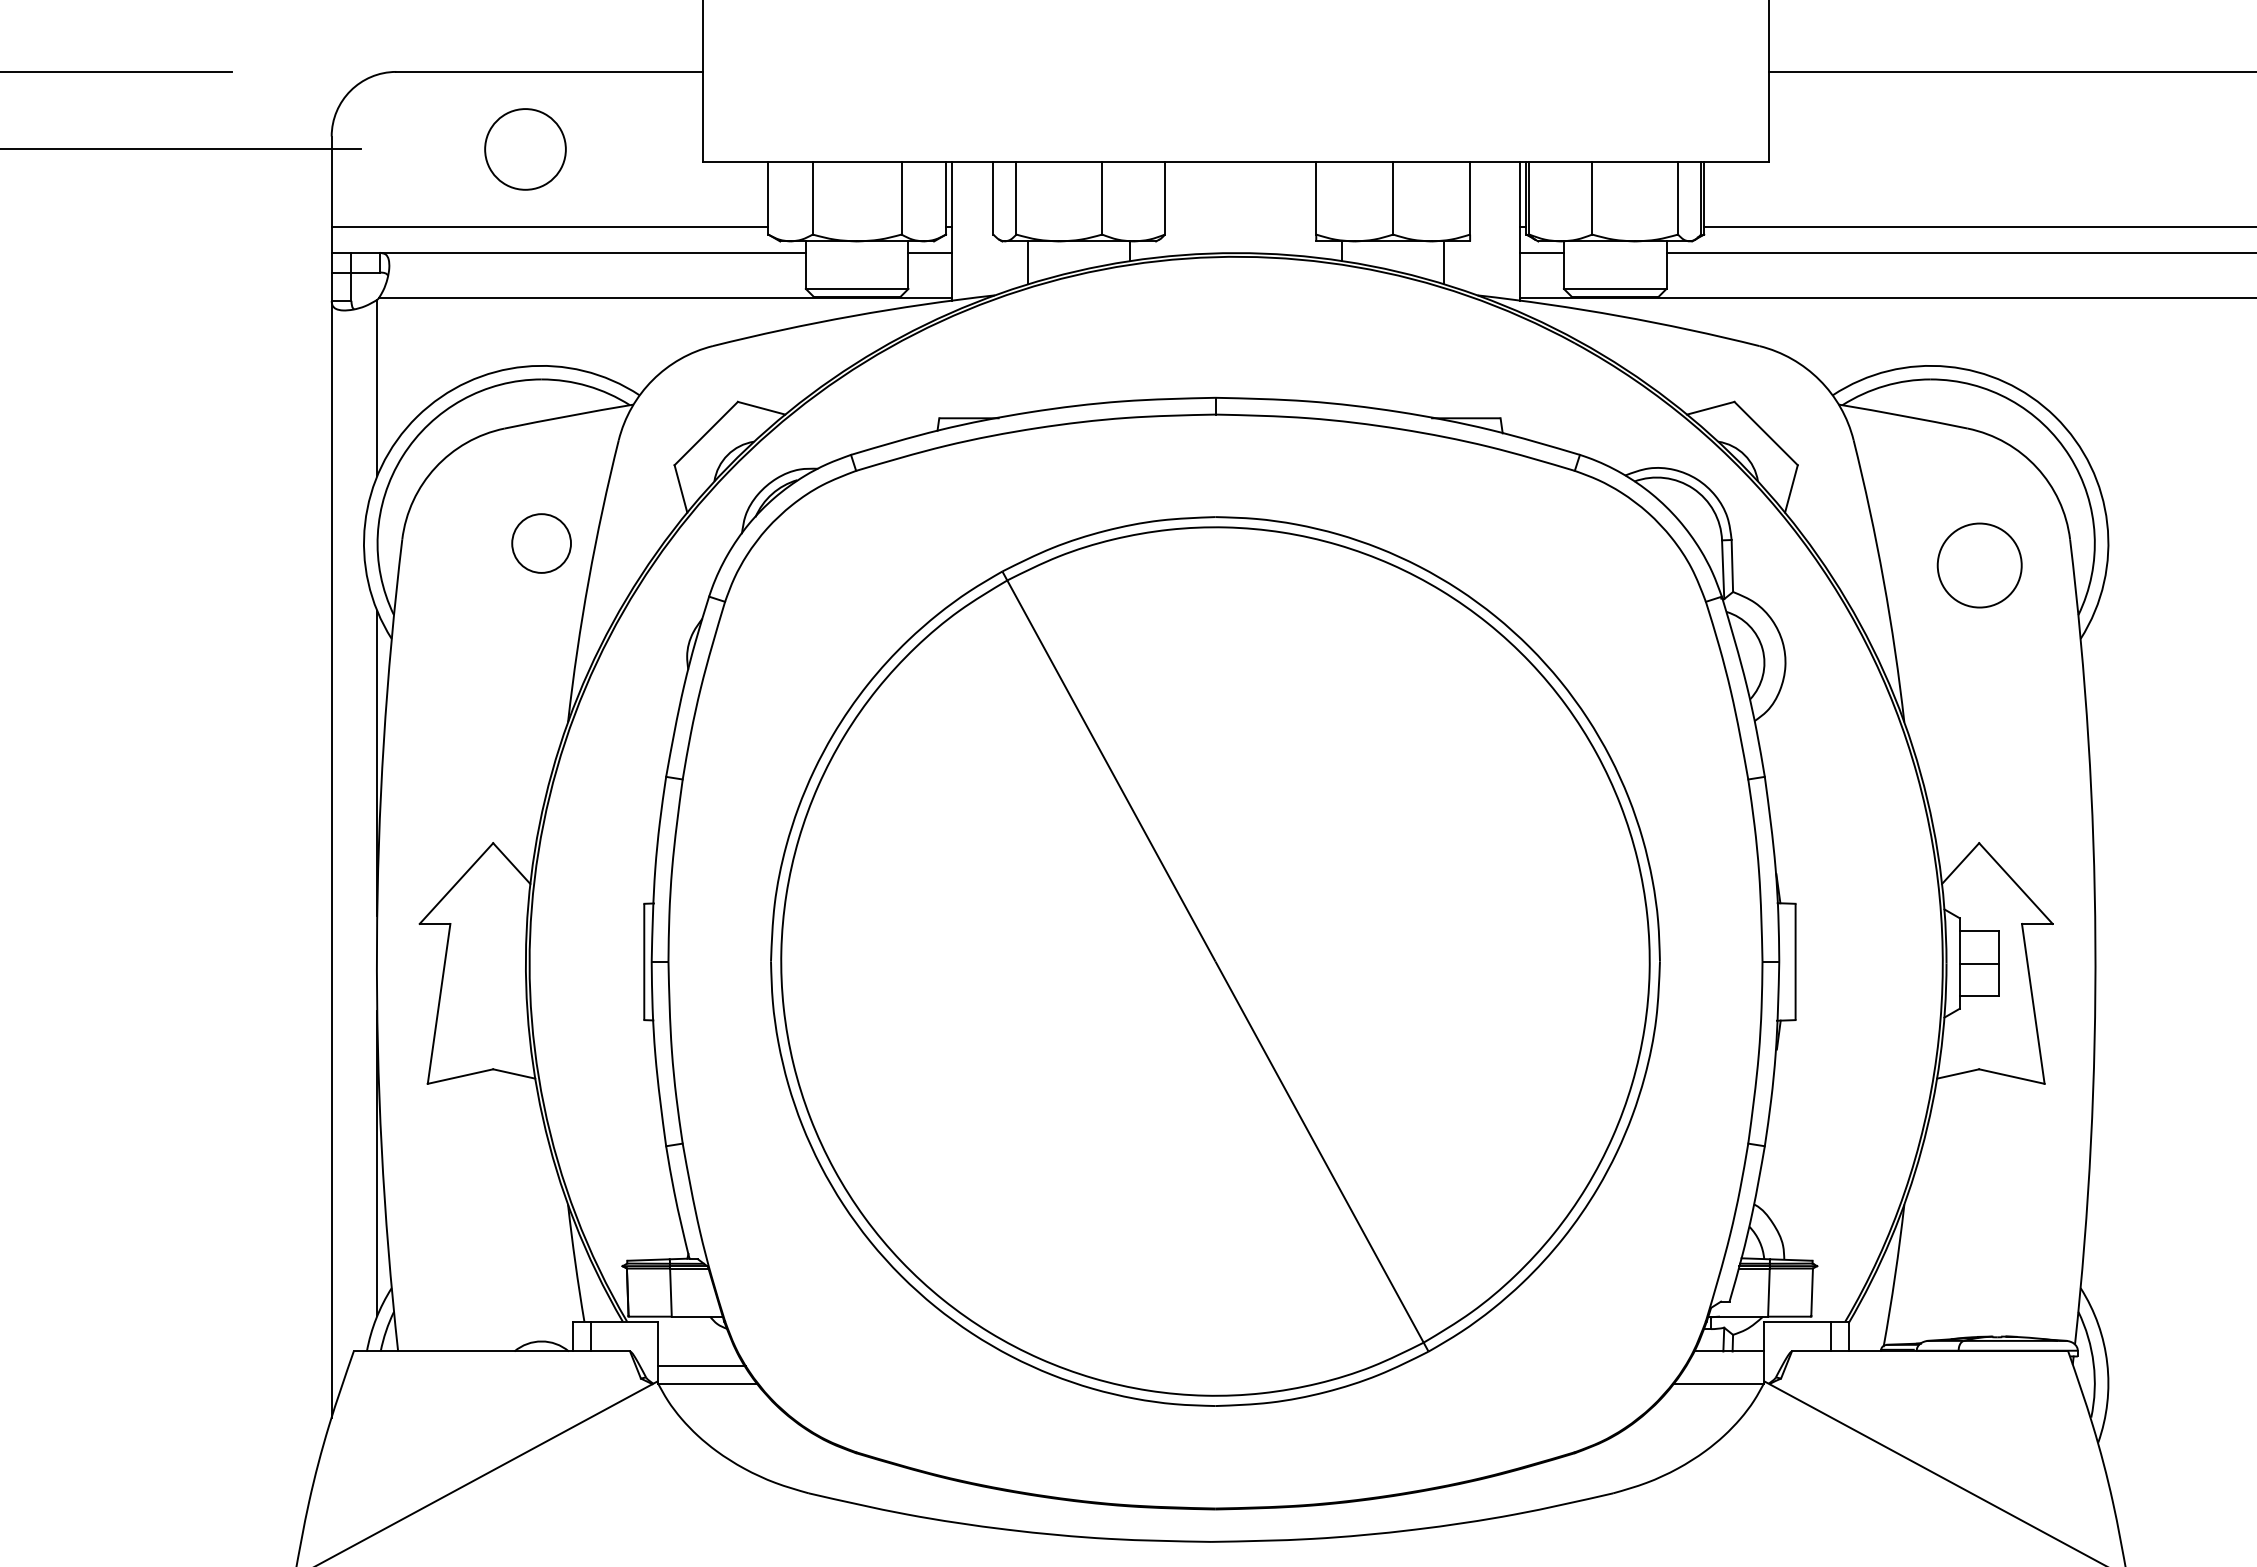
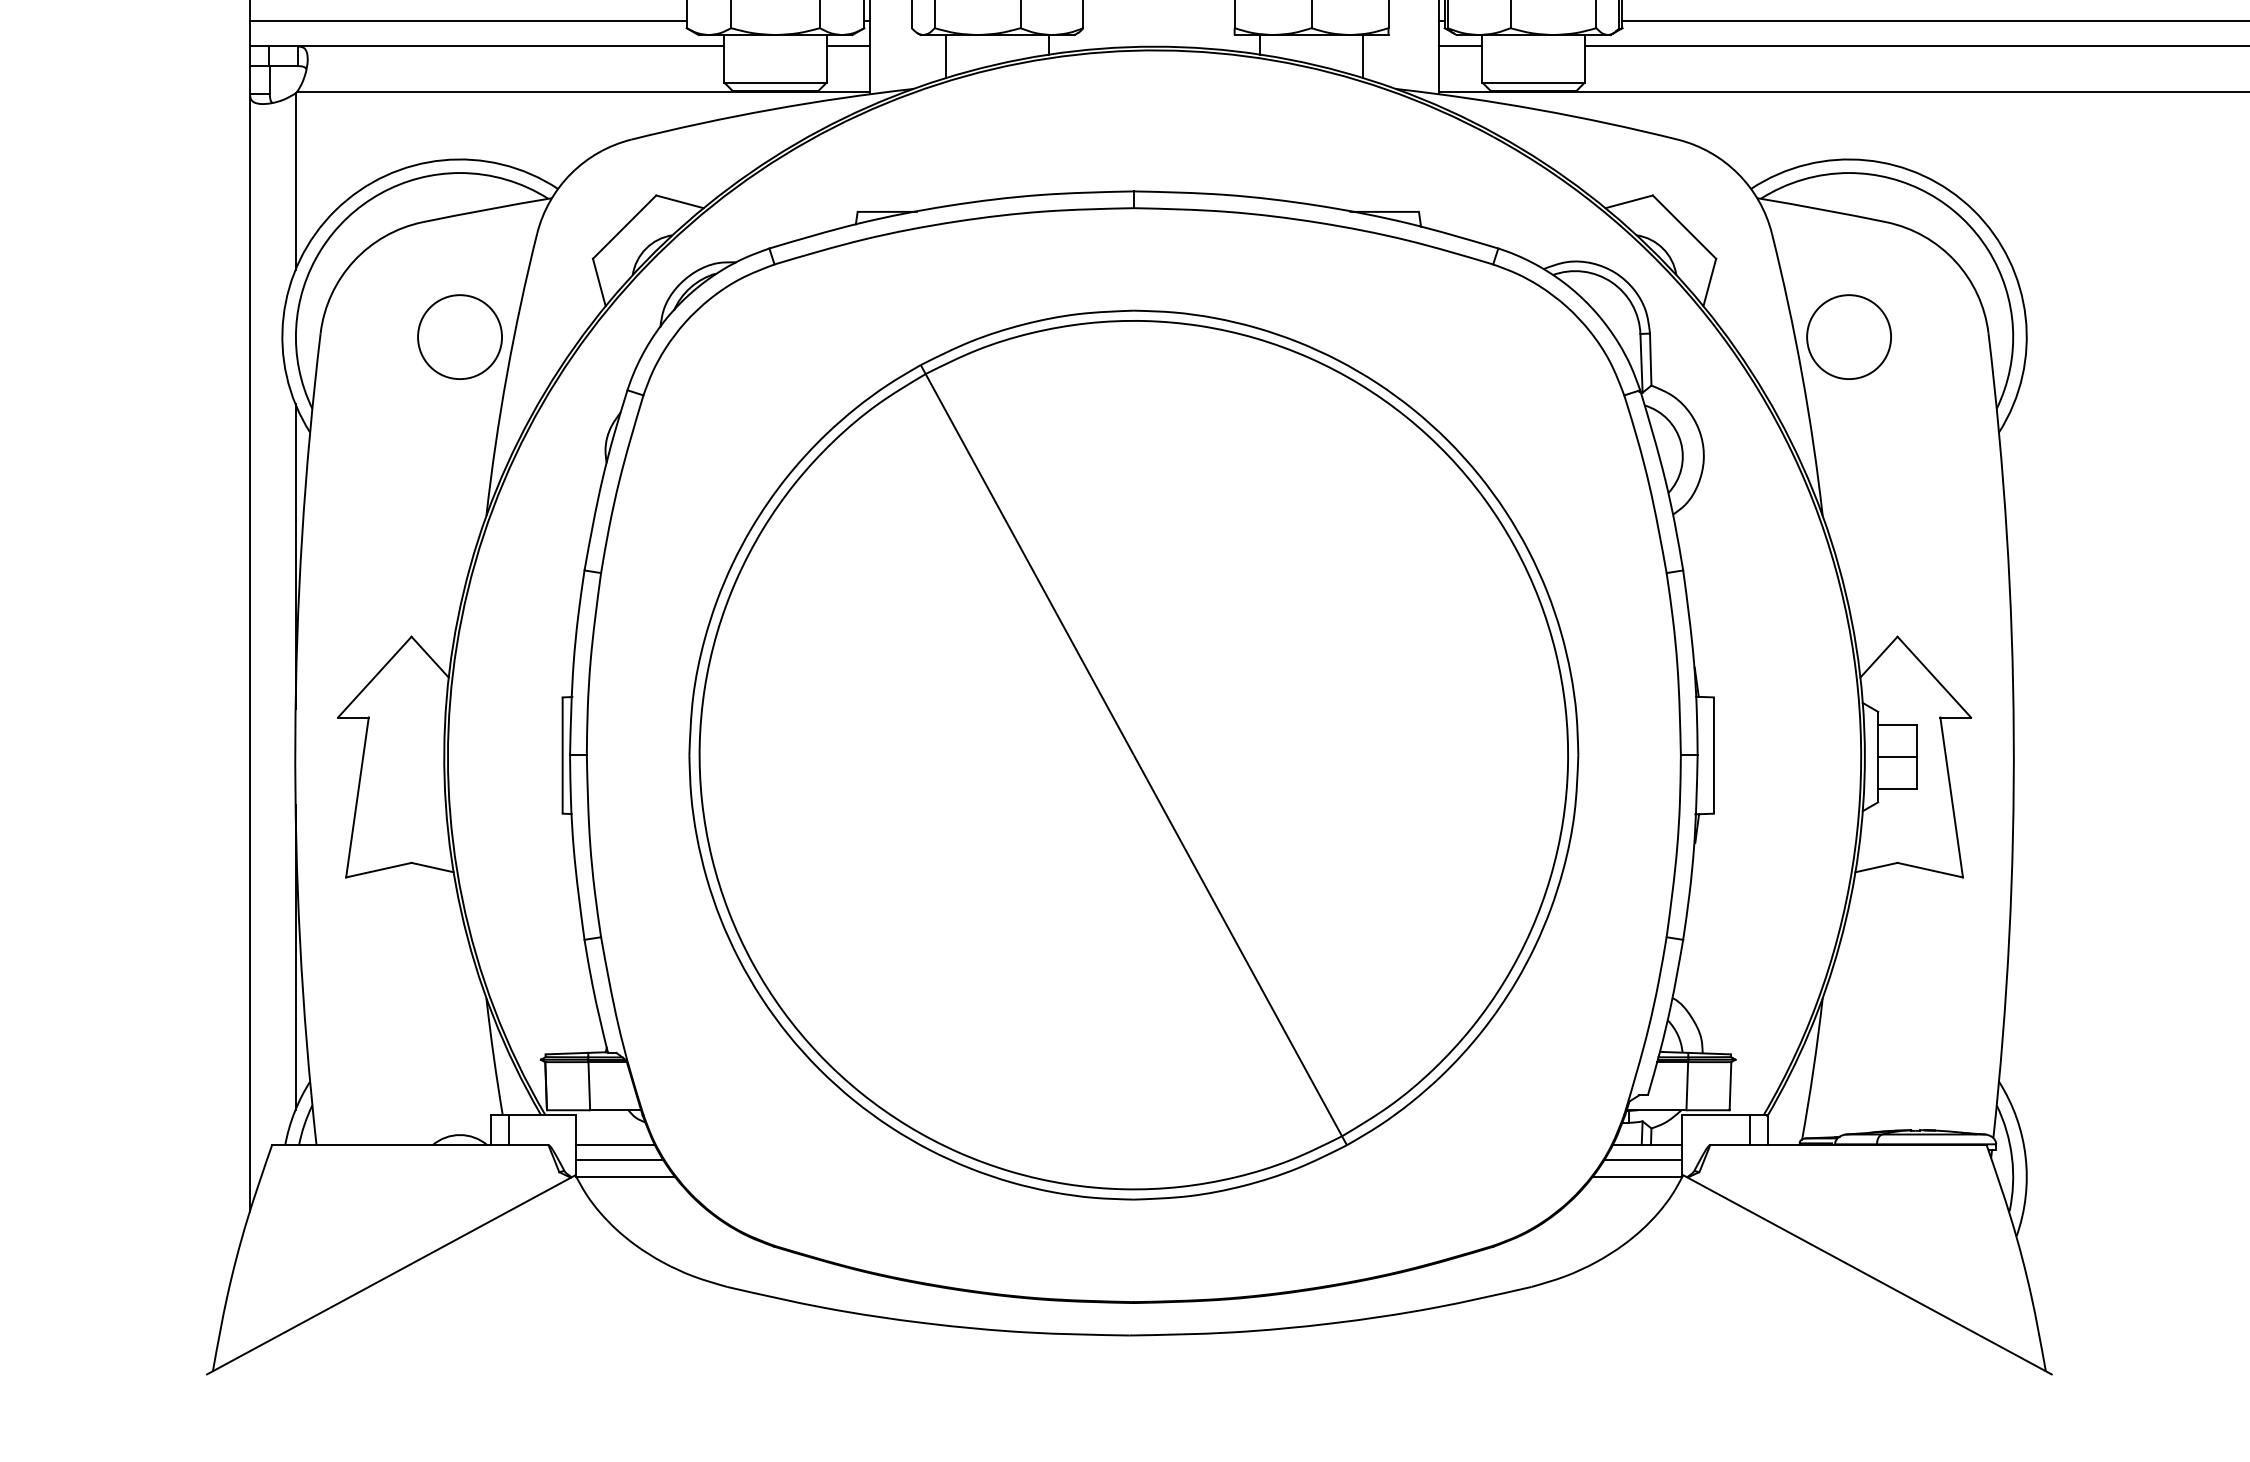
circle: (541, 543) -> (459, 337), size x1.43
circle: (1979, 565) -> (1848, 337), moved
line: (697, 1351) -> (615, 1145), added
line: (1724, 1366) -> (1642, 1160), added

